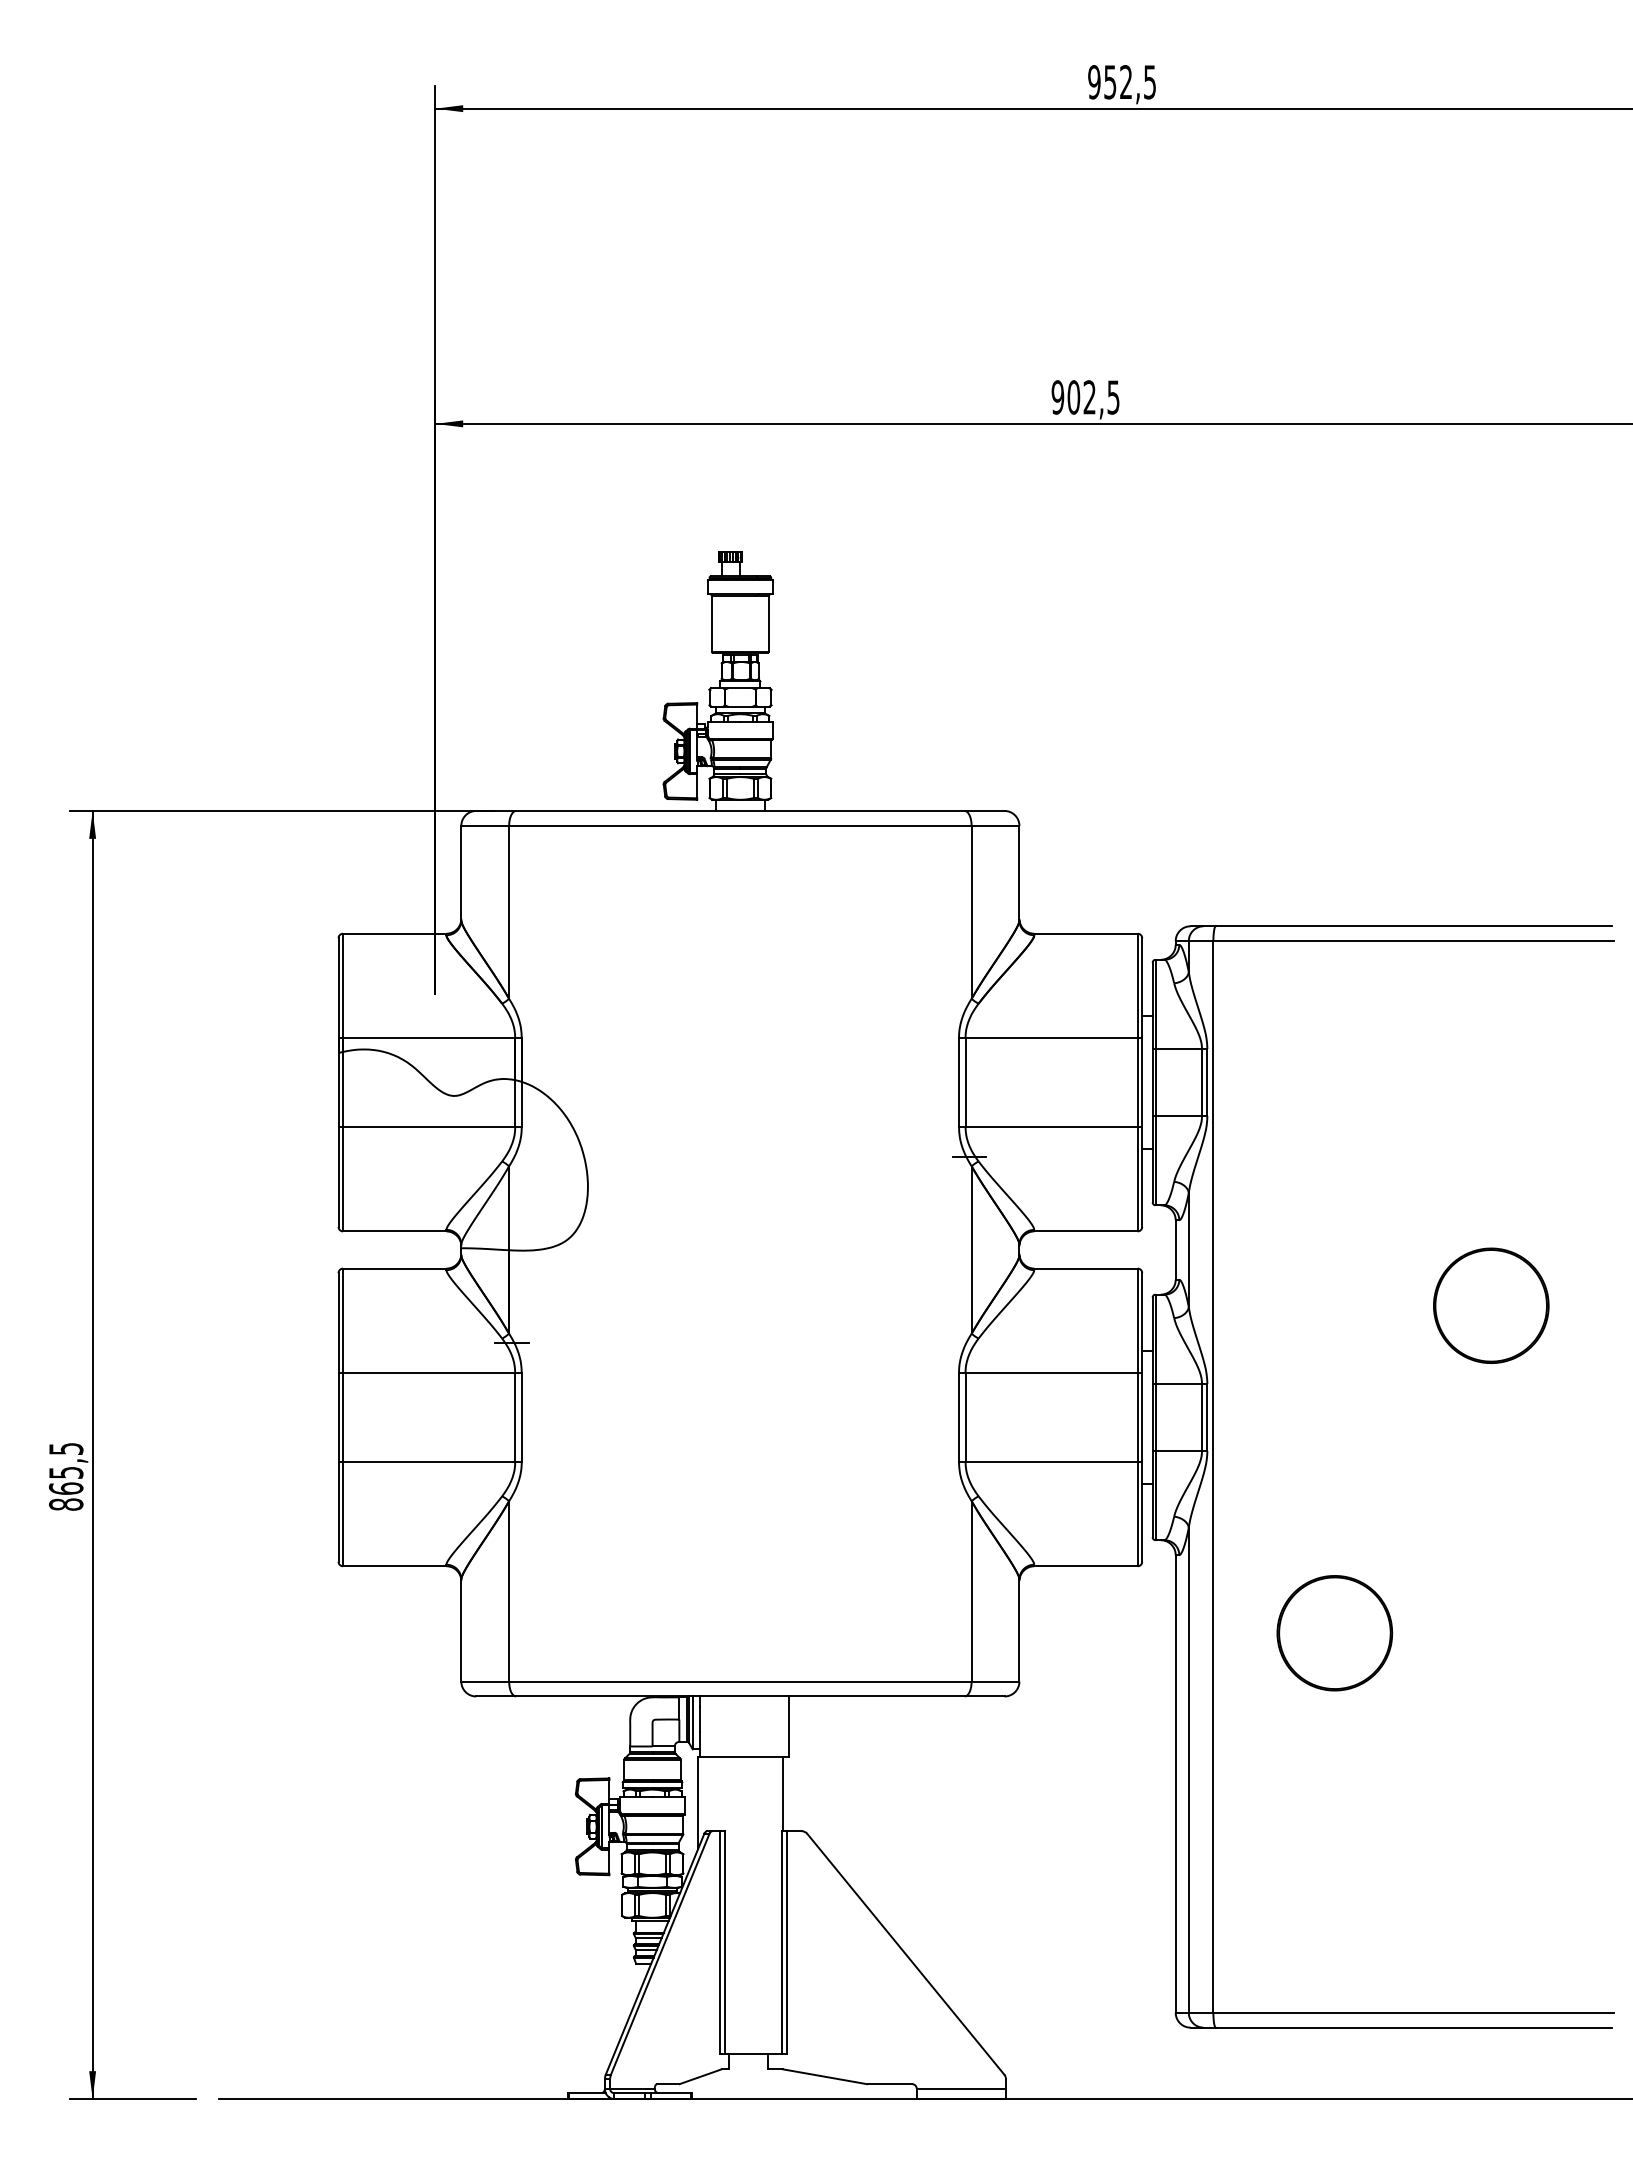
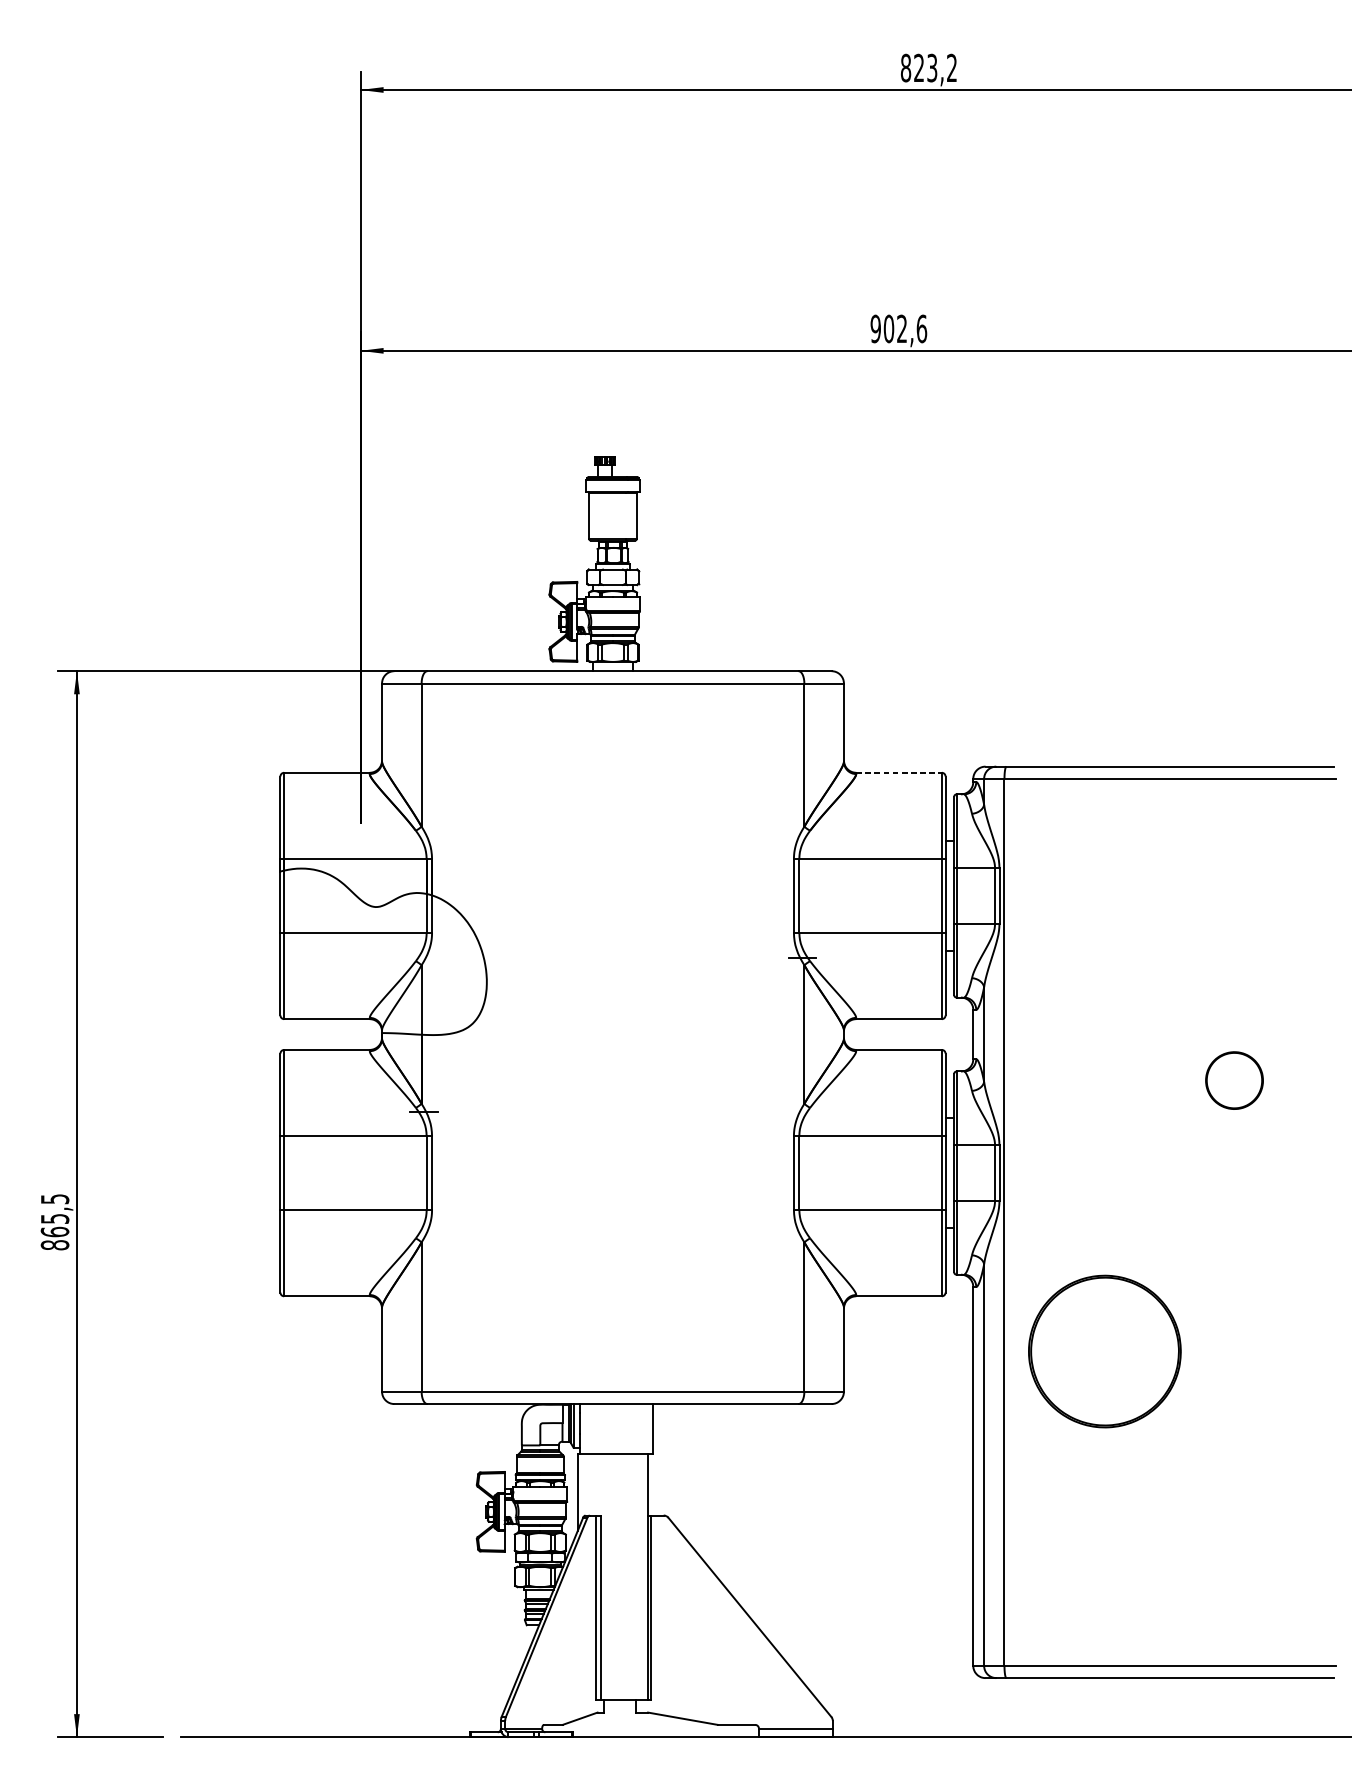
text: (1121, 82) -> (928, 68), 952,5 -> 823,2
text: (1113, 397) -> (921, 329), 902,5 -> 902,6
line: (1086, 933) -> (899, 772), solid -> dashed
part: (1491, 1305) -> (1234, 1080), size x0.6
part: (1334, 1633) -> (1104, 1351), size x1.6

